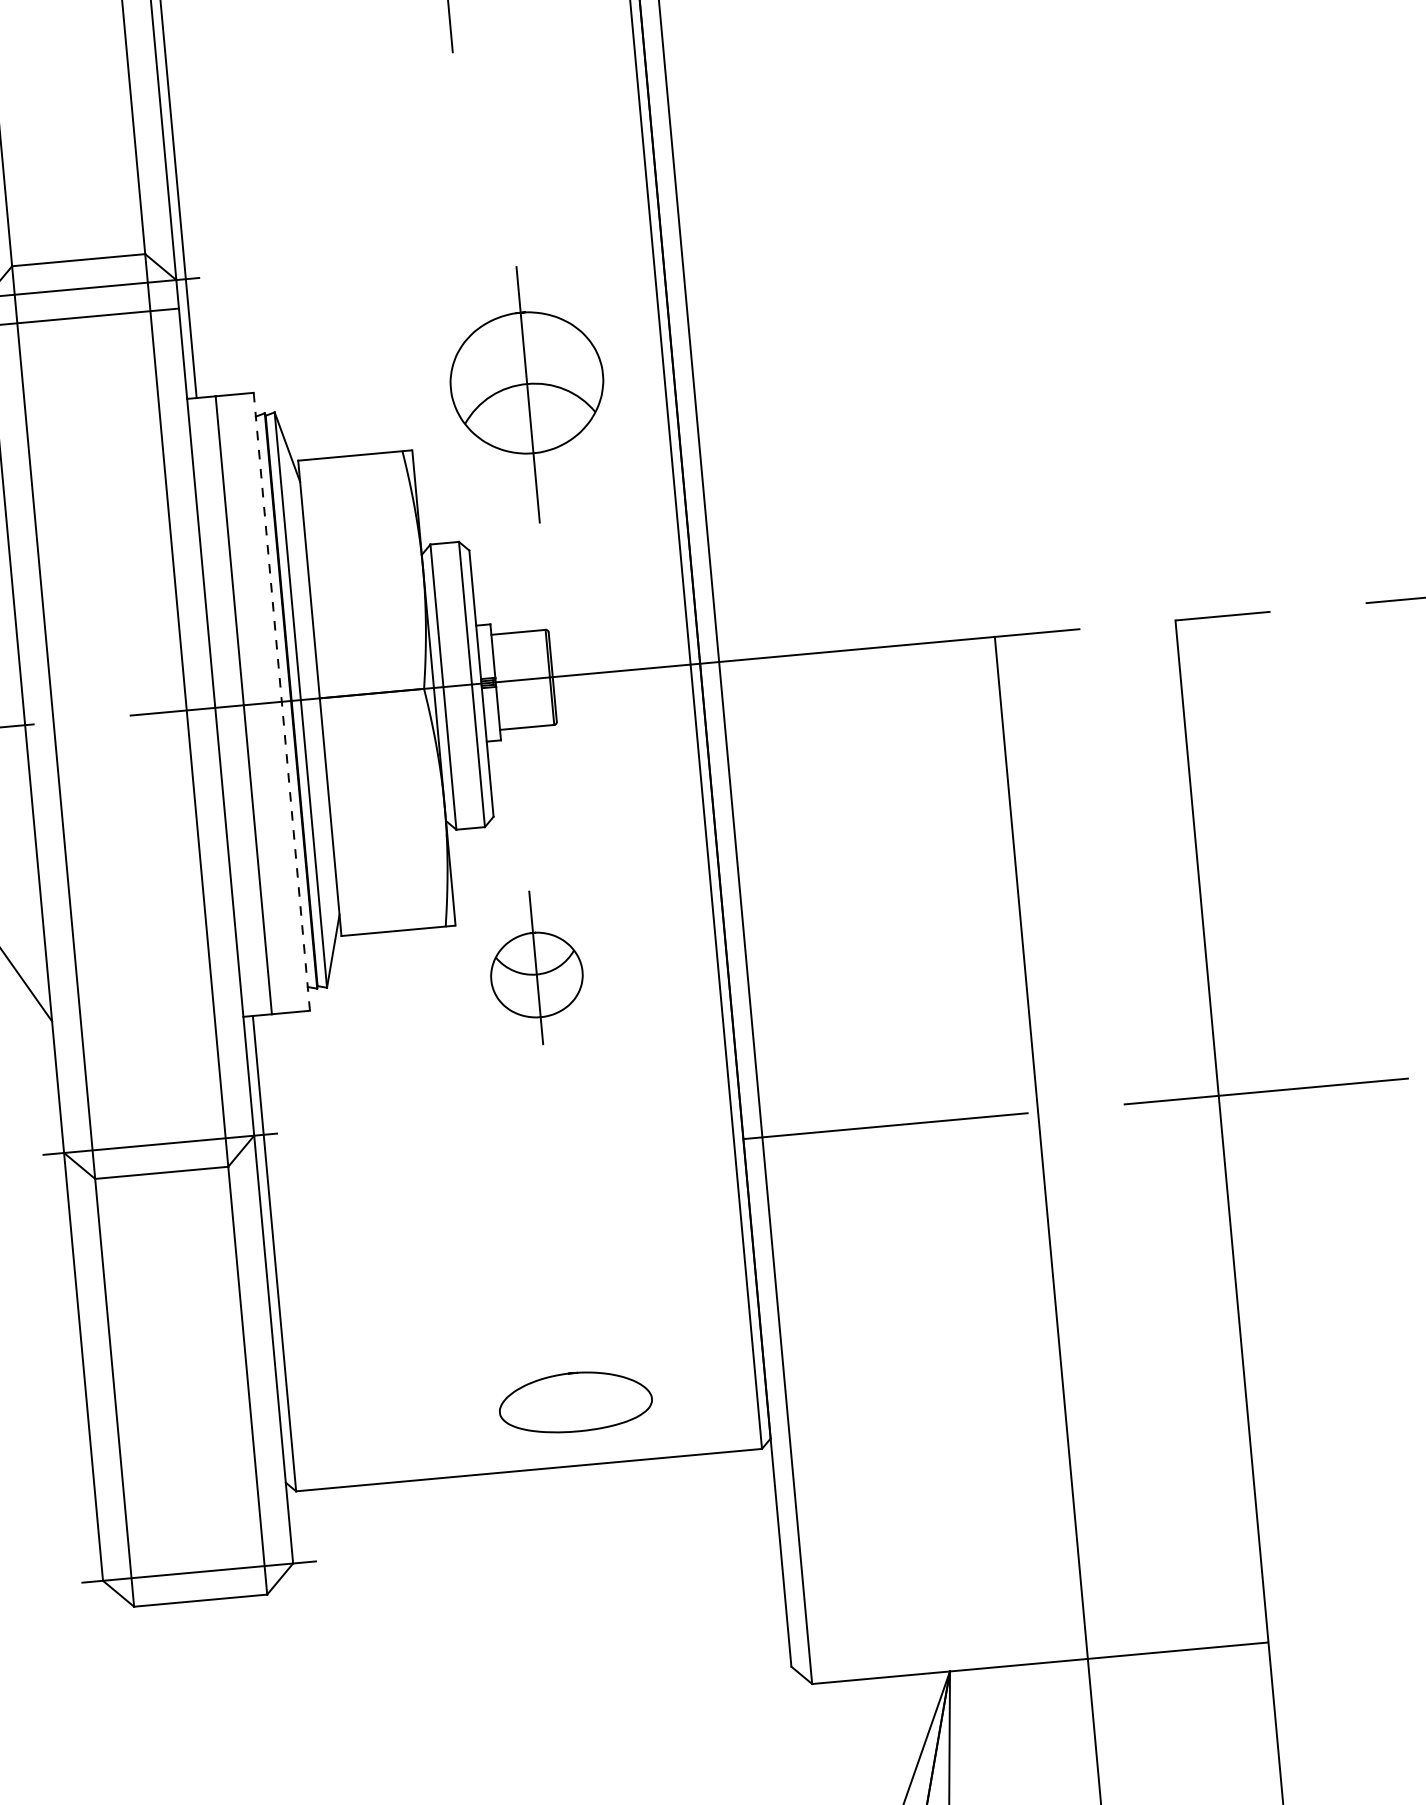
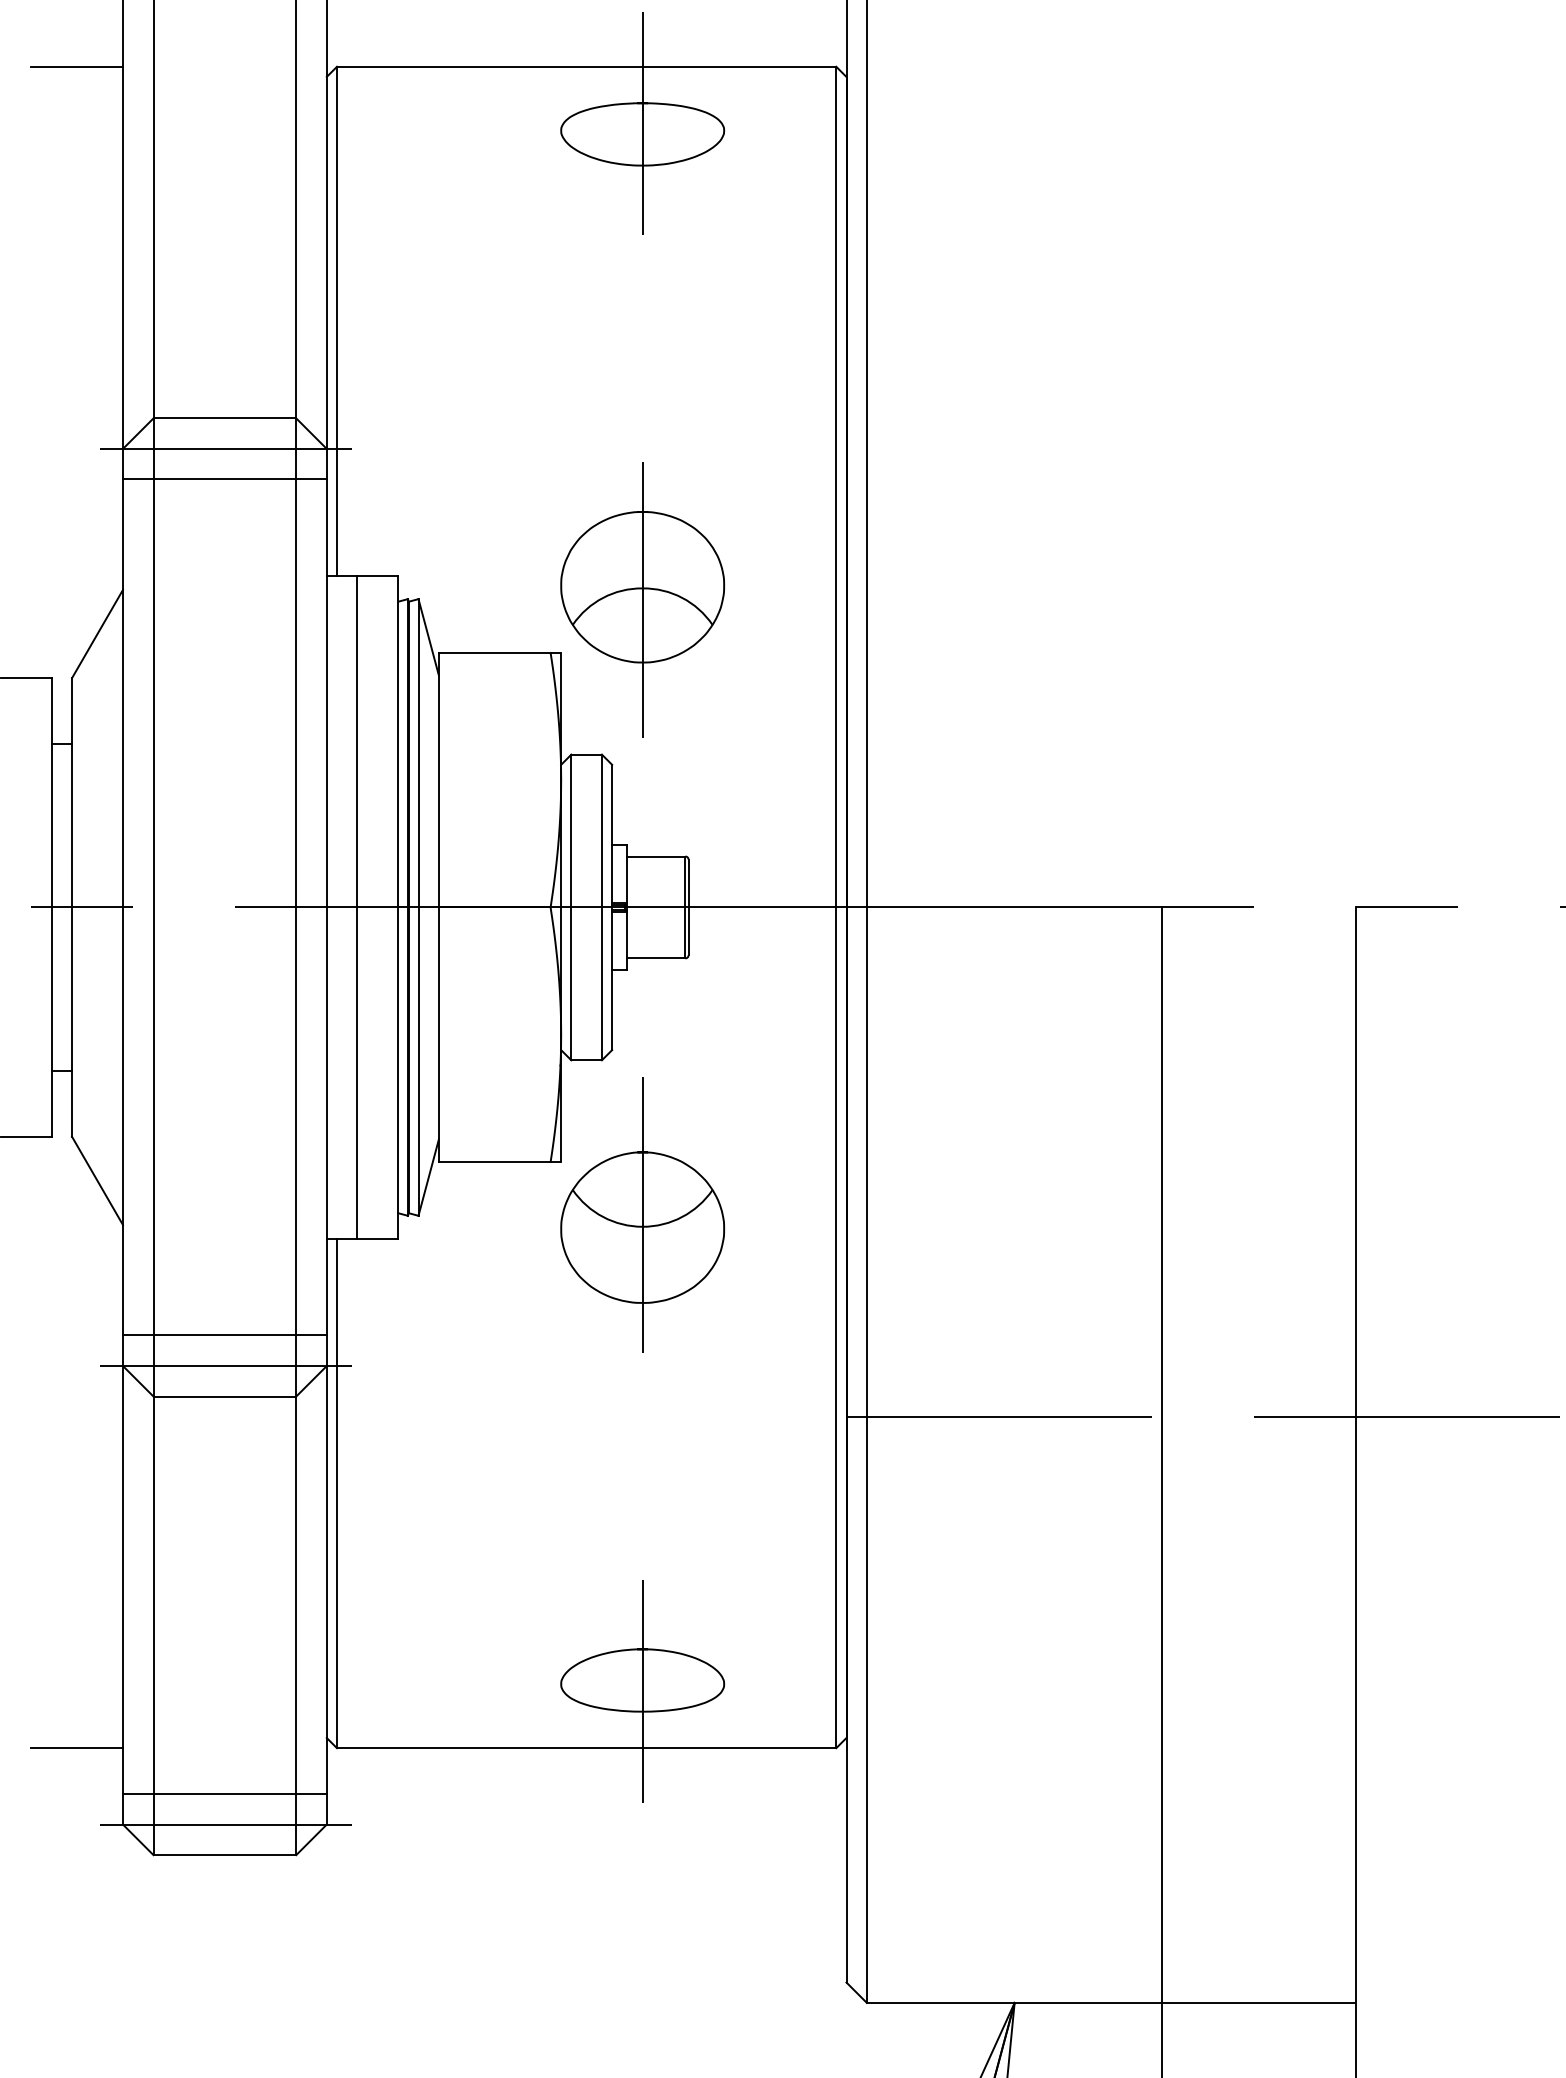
part: (527, 394) -> (642, 599), moved
line: (282, 701) -> (398, 907), dashed -> solid
part: (535, 967) -> (642, 1214), size x1.67
line: (156, 1115) -> (224, 1335), added
line: (576, 1412) -> (642, 1691), added
line: (53, 1513) -> (76, 1748), added
line: (195, 1544) -> (224, 1794), added

